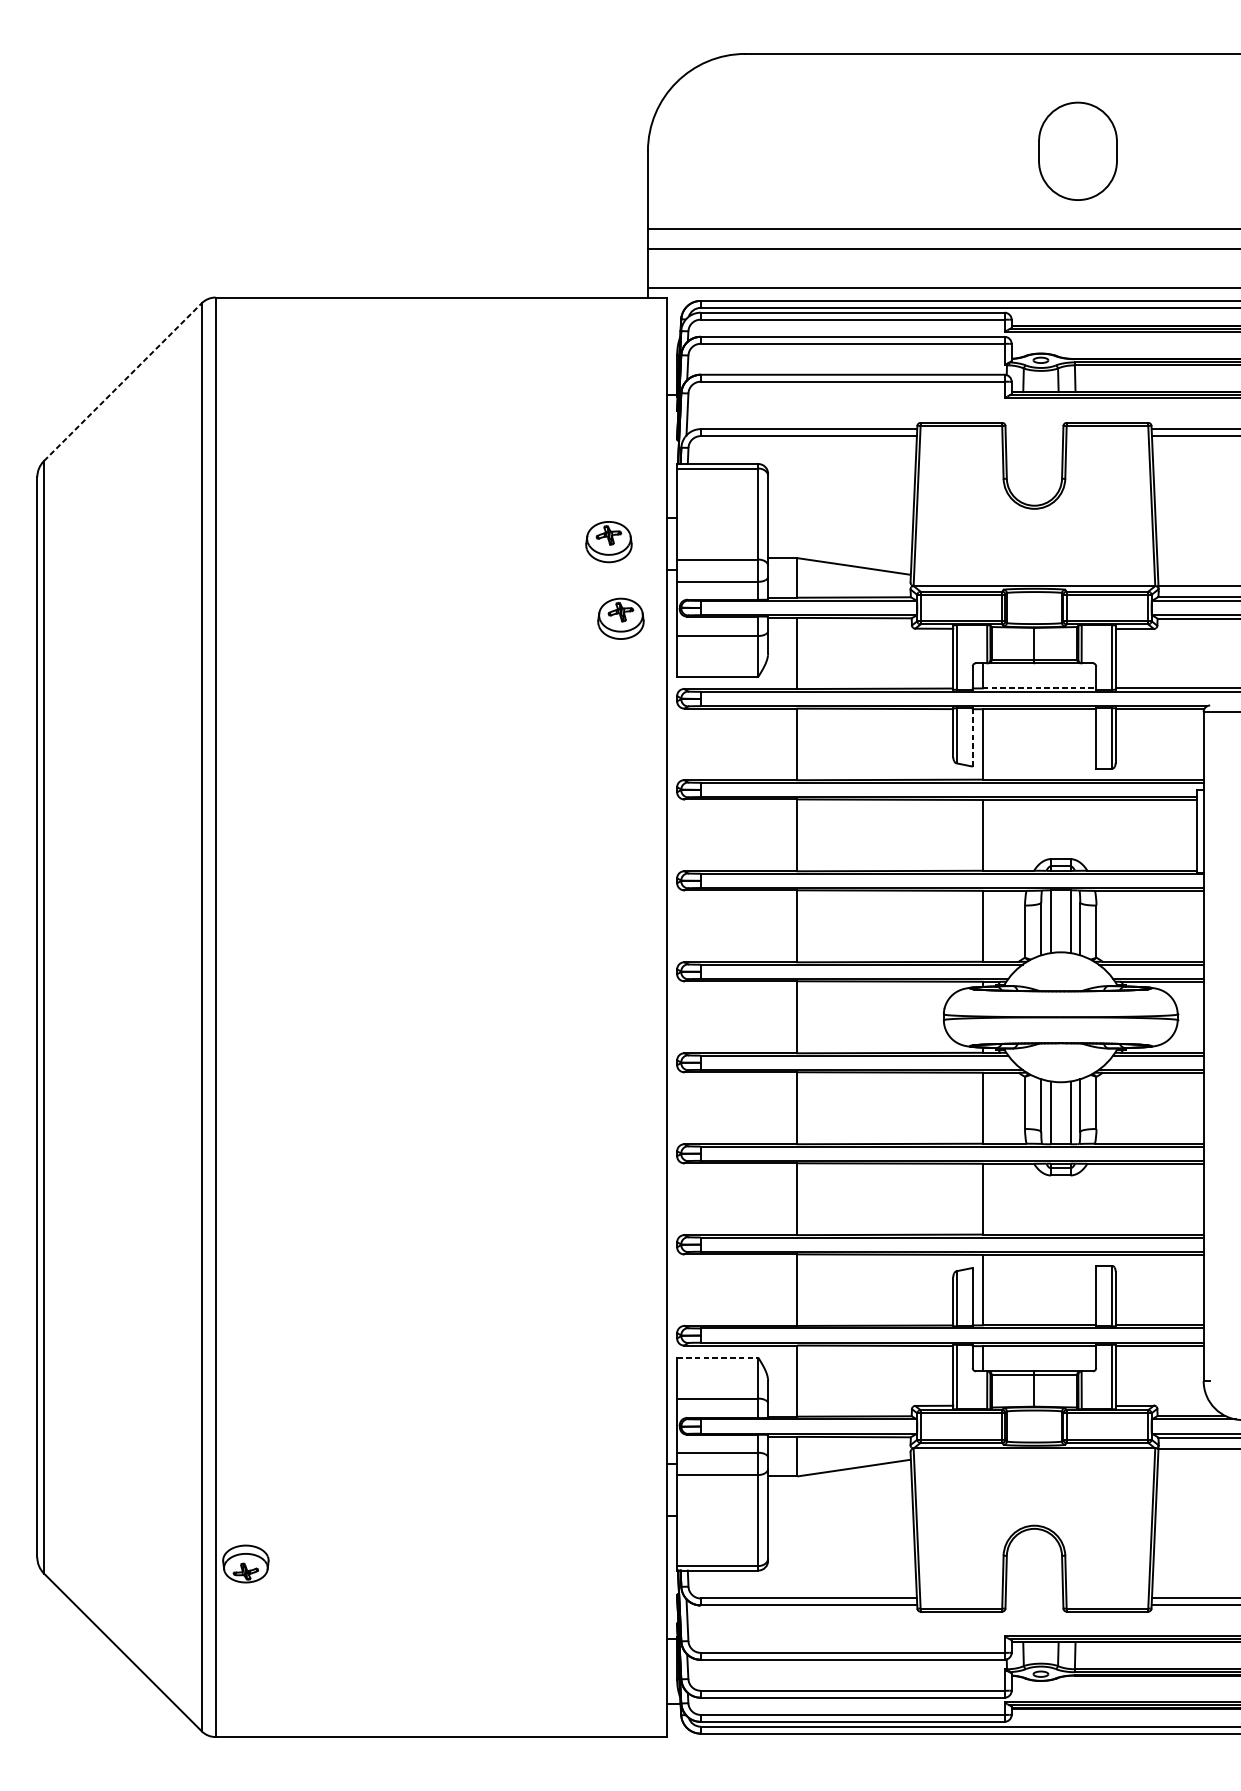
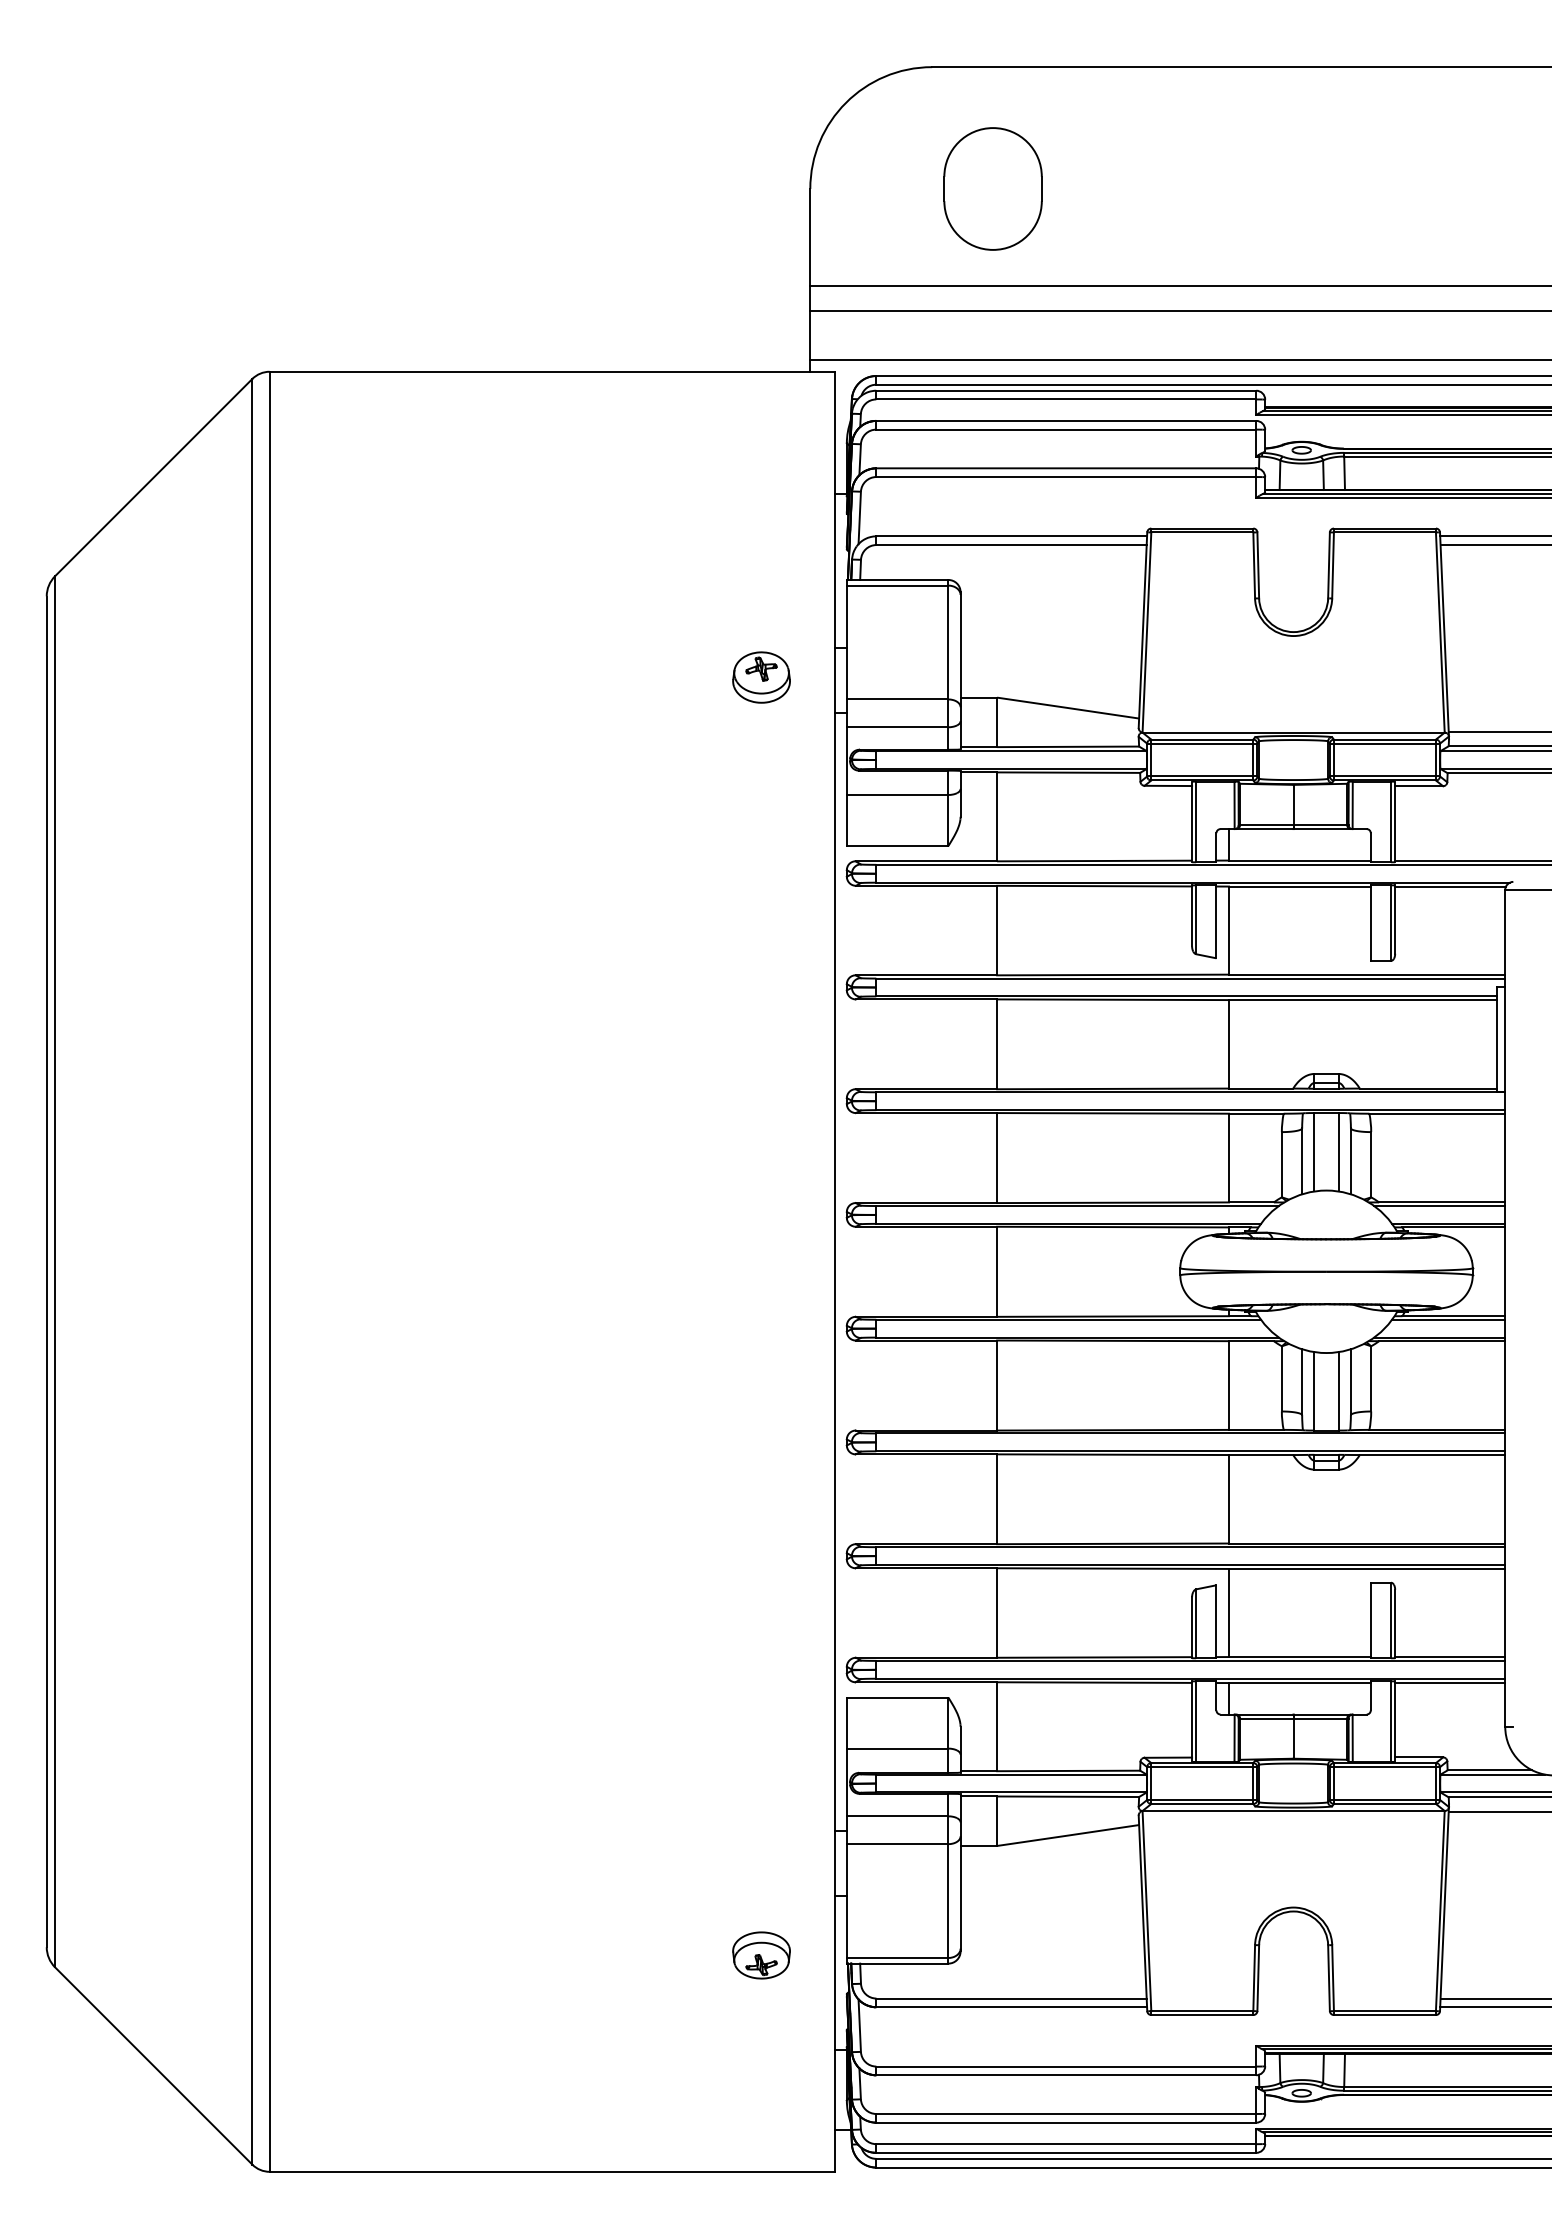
part: (1077, 150) -> (992, 188), moved
line: (122, 382) -> (153, 477), dashed -> solid
part: (620, 618) -> (776, 773), removed
line: (1039, 688) -> (1299, 860), dashed -> solid
line: (972, 737) -> (1216, 921), dashed -> solid
line: (717, 1357) -> (897, 1697), dashed -> solid
part: (245, 1564) -> (761, 1955), moved

